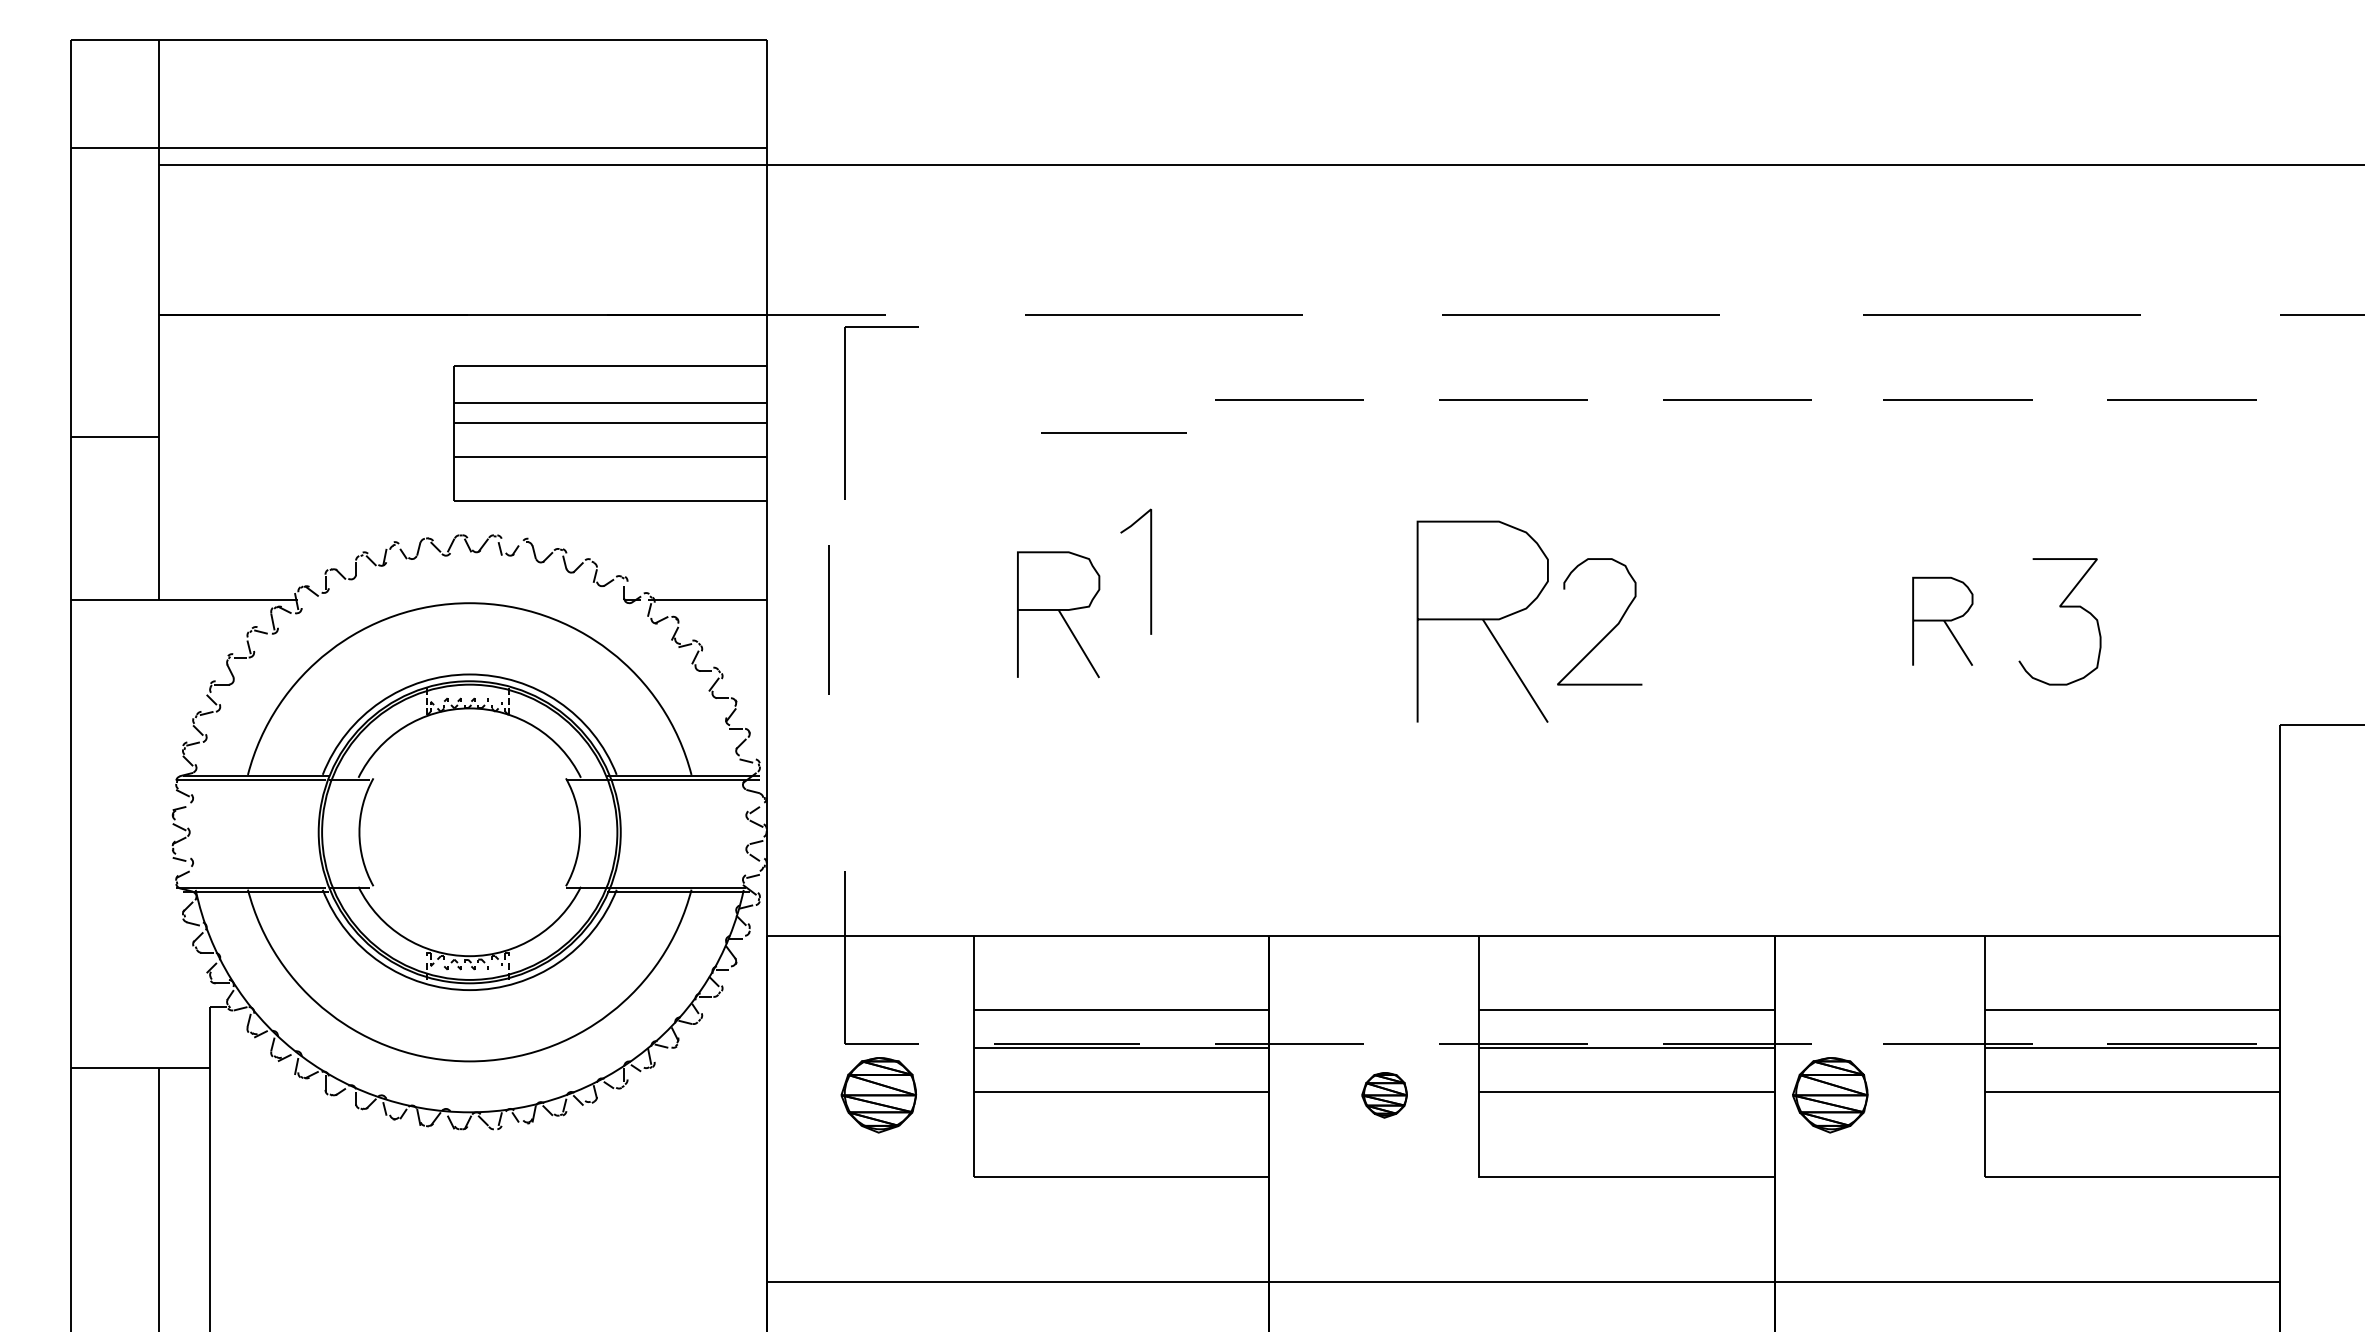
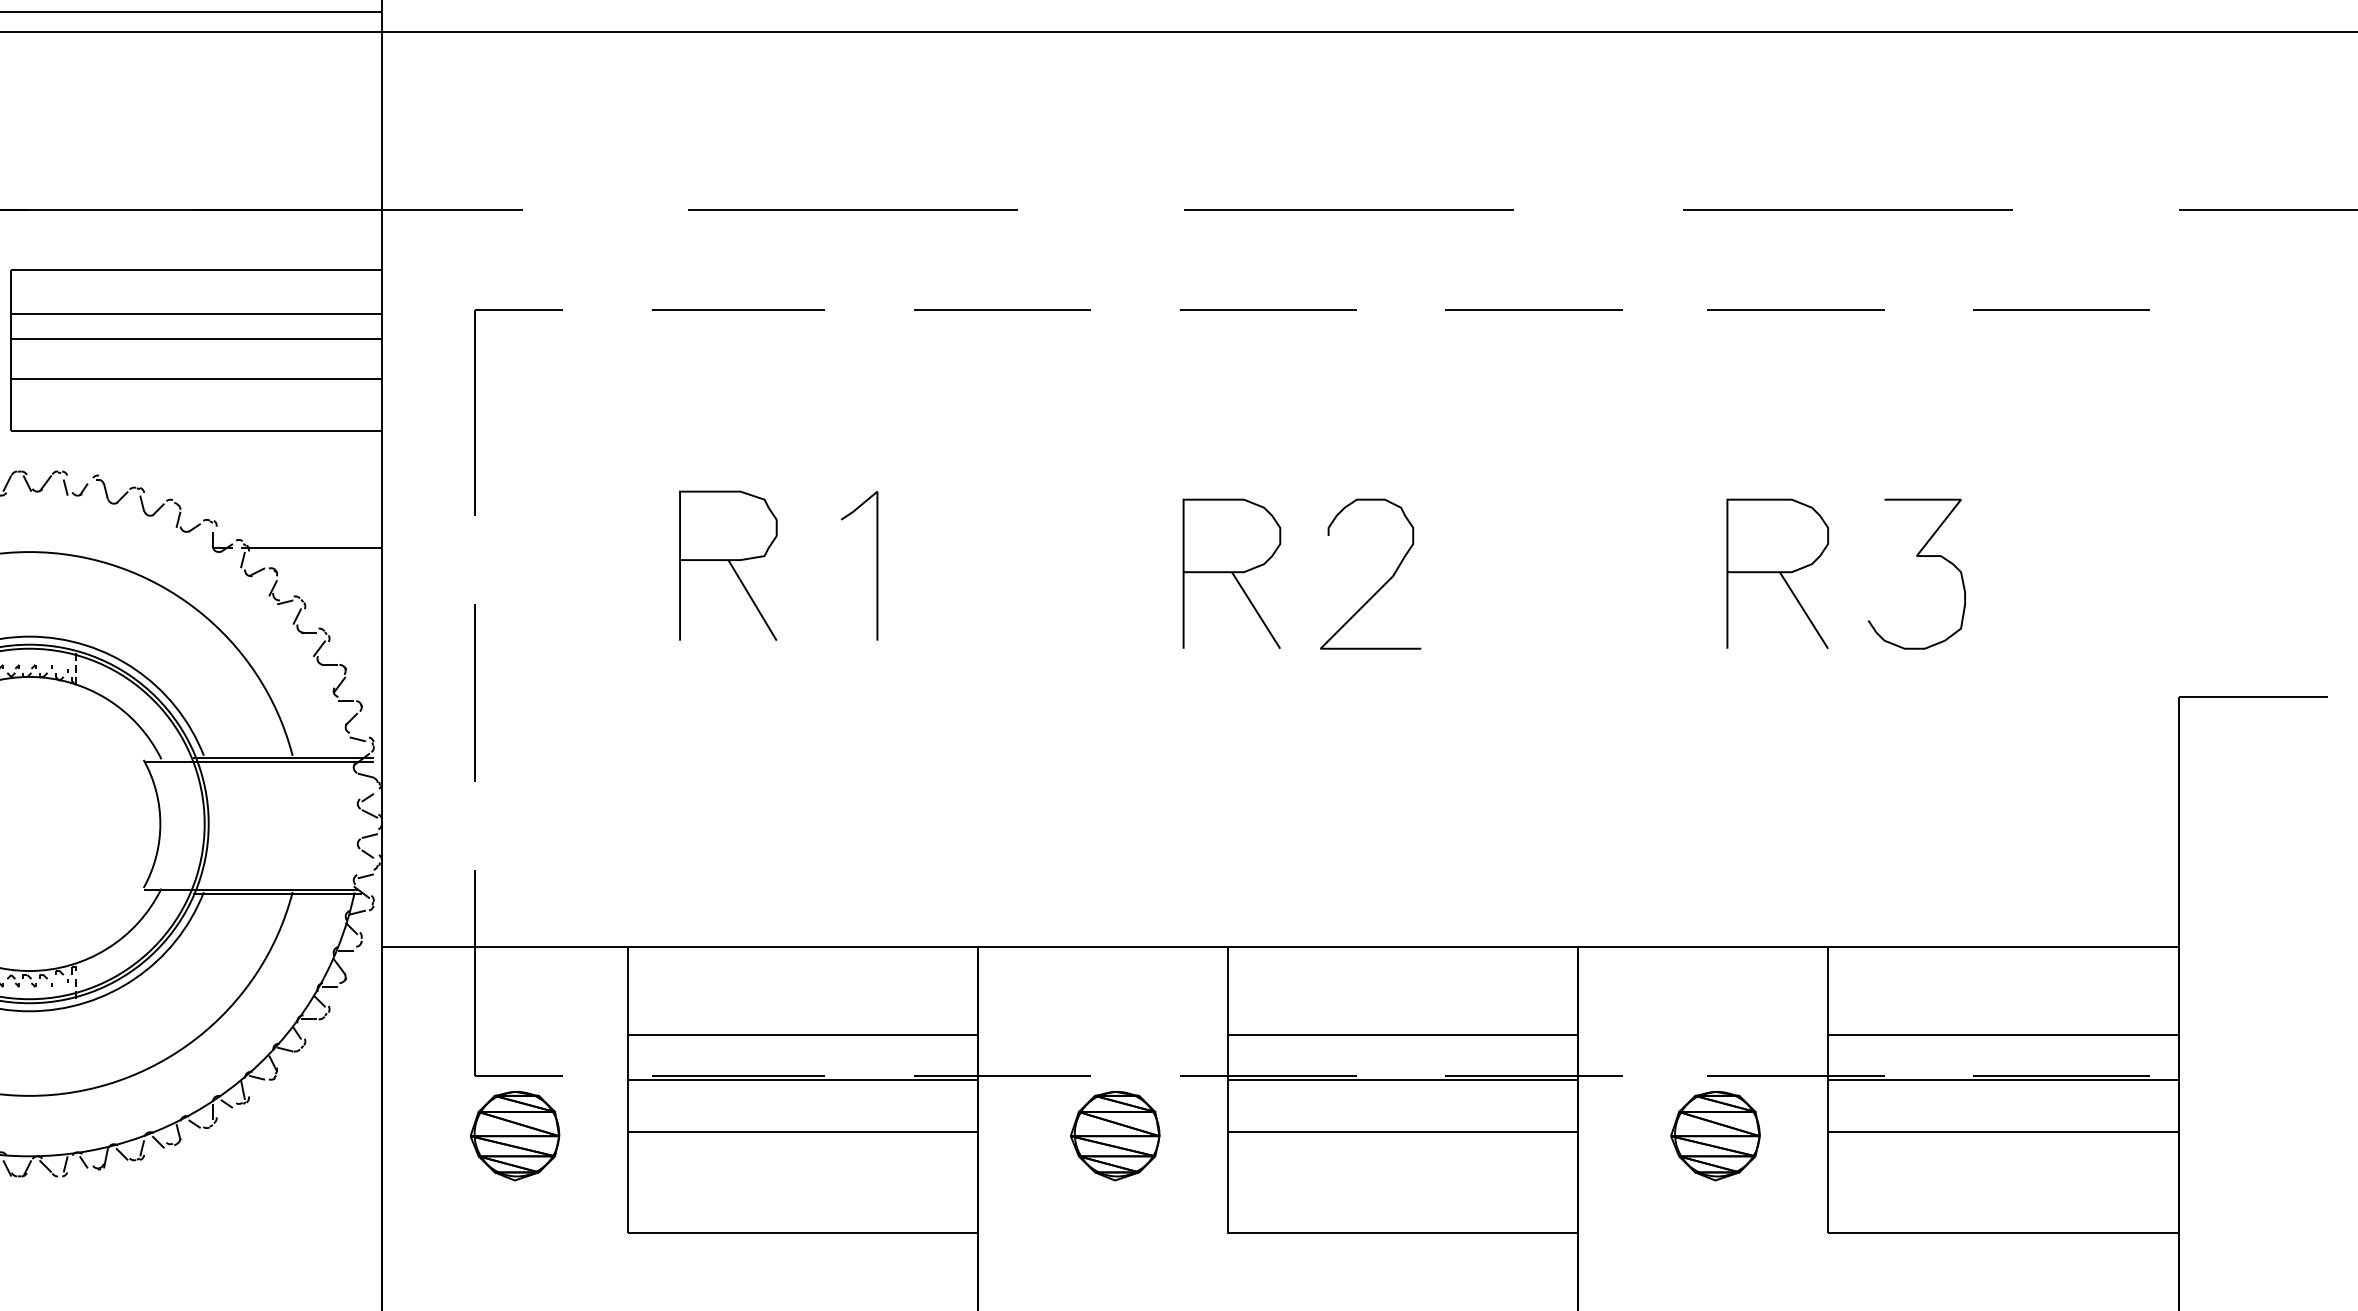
part: (845, 412) -> (475, 412), moved
line: (1113, 432) -> (737, 310), moved
curve: (1150, 571) -> (876, 565), moved
line: (828, 619) -> (474, 692), moved
part: (1482, 621) -> (1231, 573), size x0.62
part: (1942, 621) -> (1777, 573), size x1.43
part: (1384, 1095) -> (1115, 1136), size x1.67
part: (1830, 1095) -> (1715, 1136), moved

